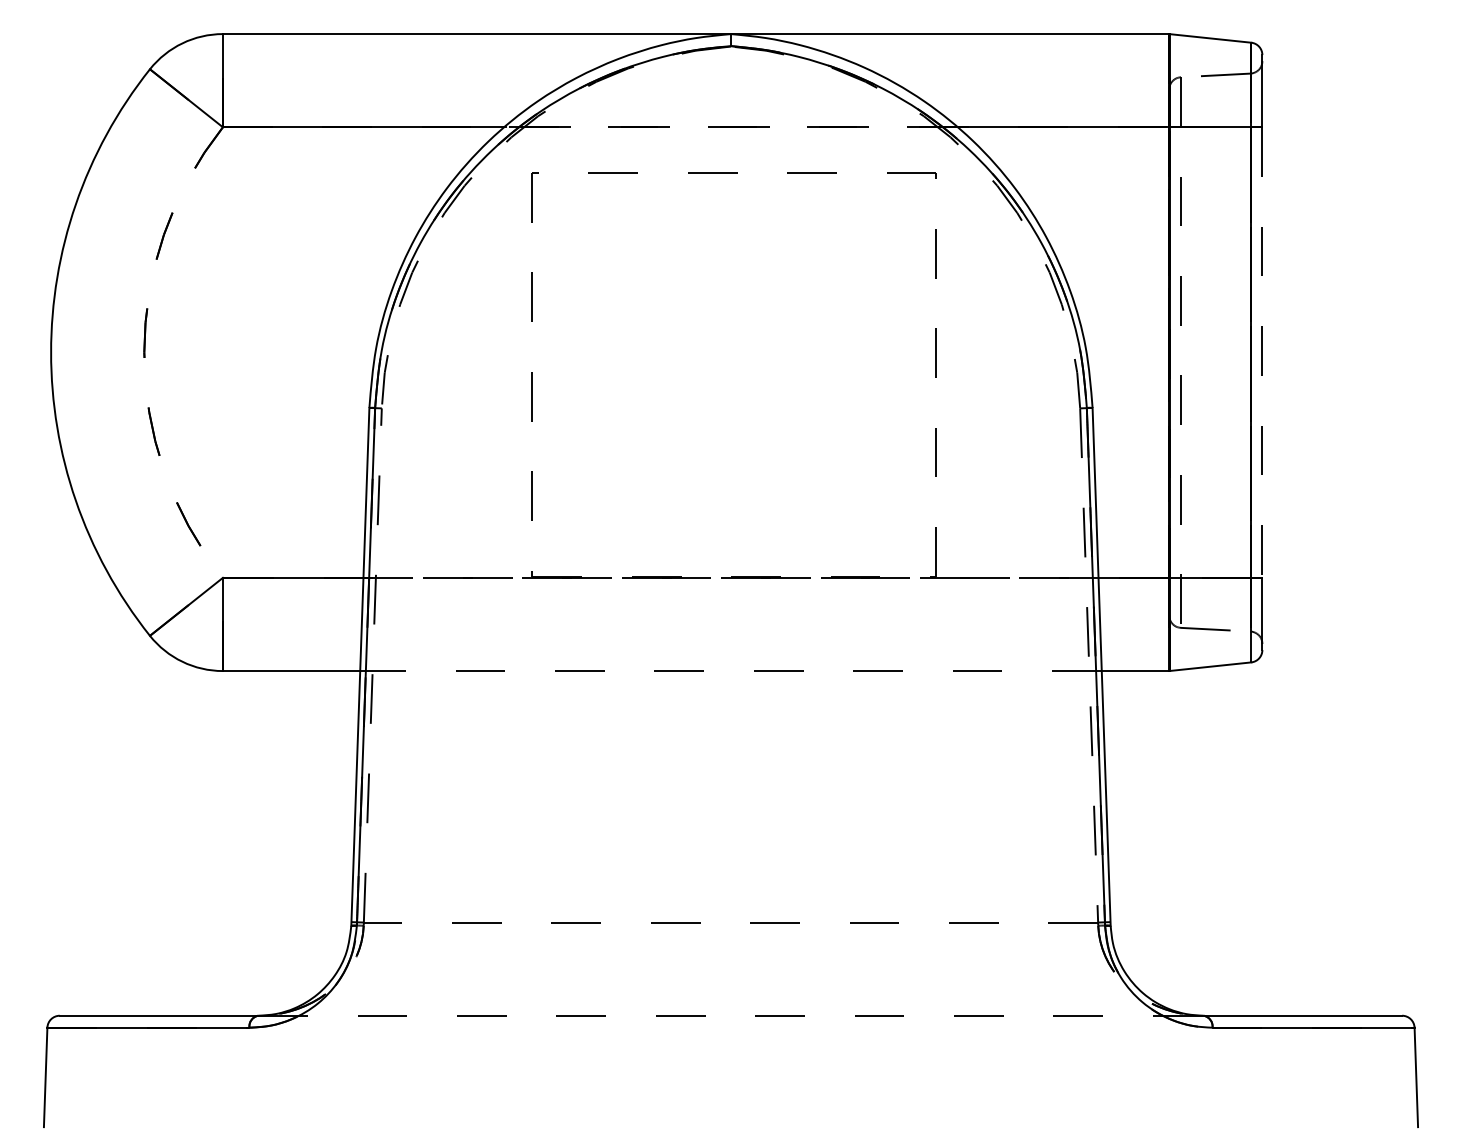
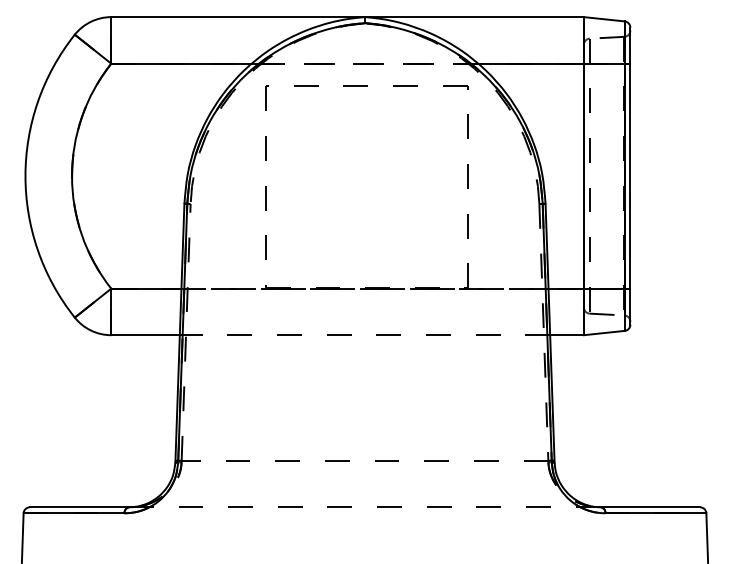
arc: (145, 353) -> (72, 176), dashed -> solid
line: (1262, 353) -> (630, 176), dashed -> solid

